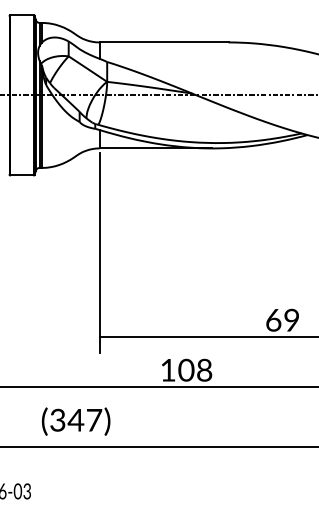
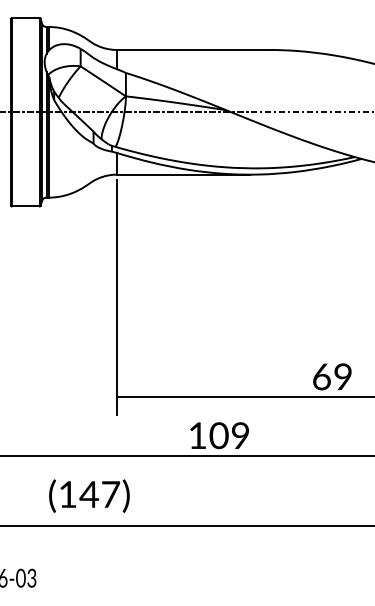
text: (204, 371) -> (240, 437), 108 -> 109
text: (57, 419) -> (67, 493), (347) -> (147)

